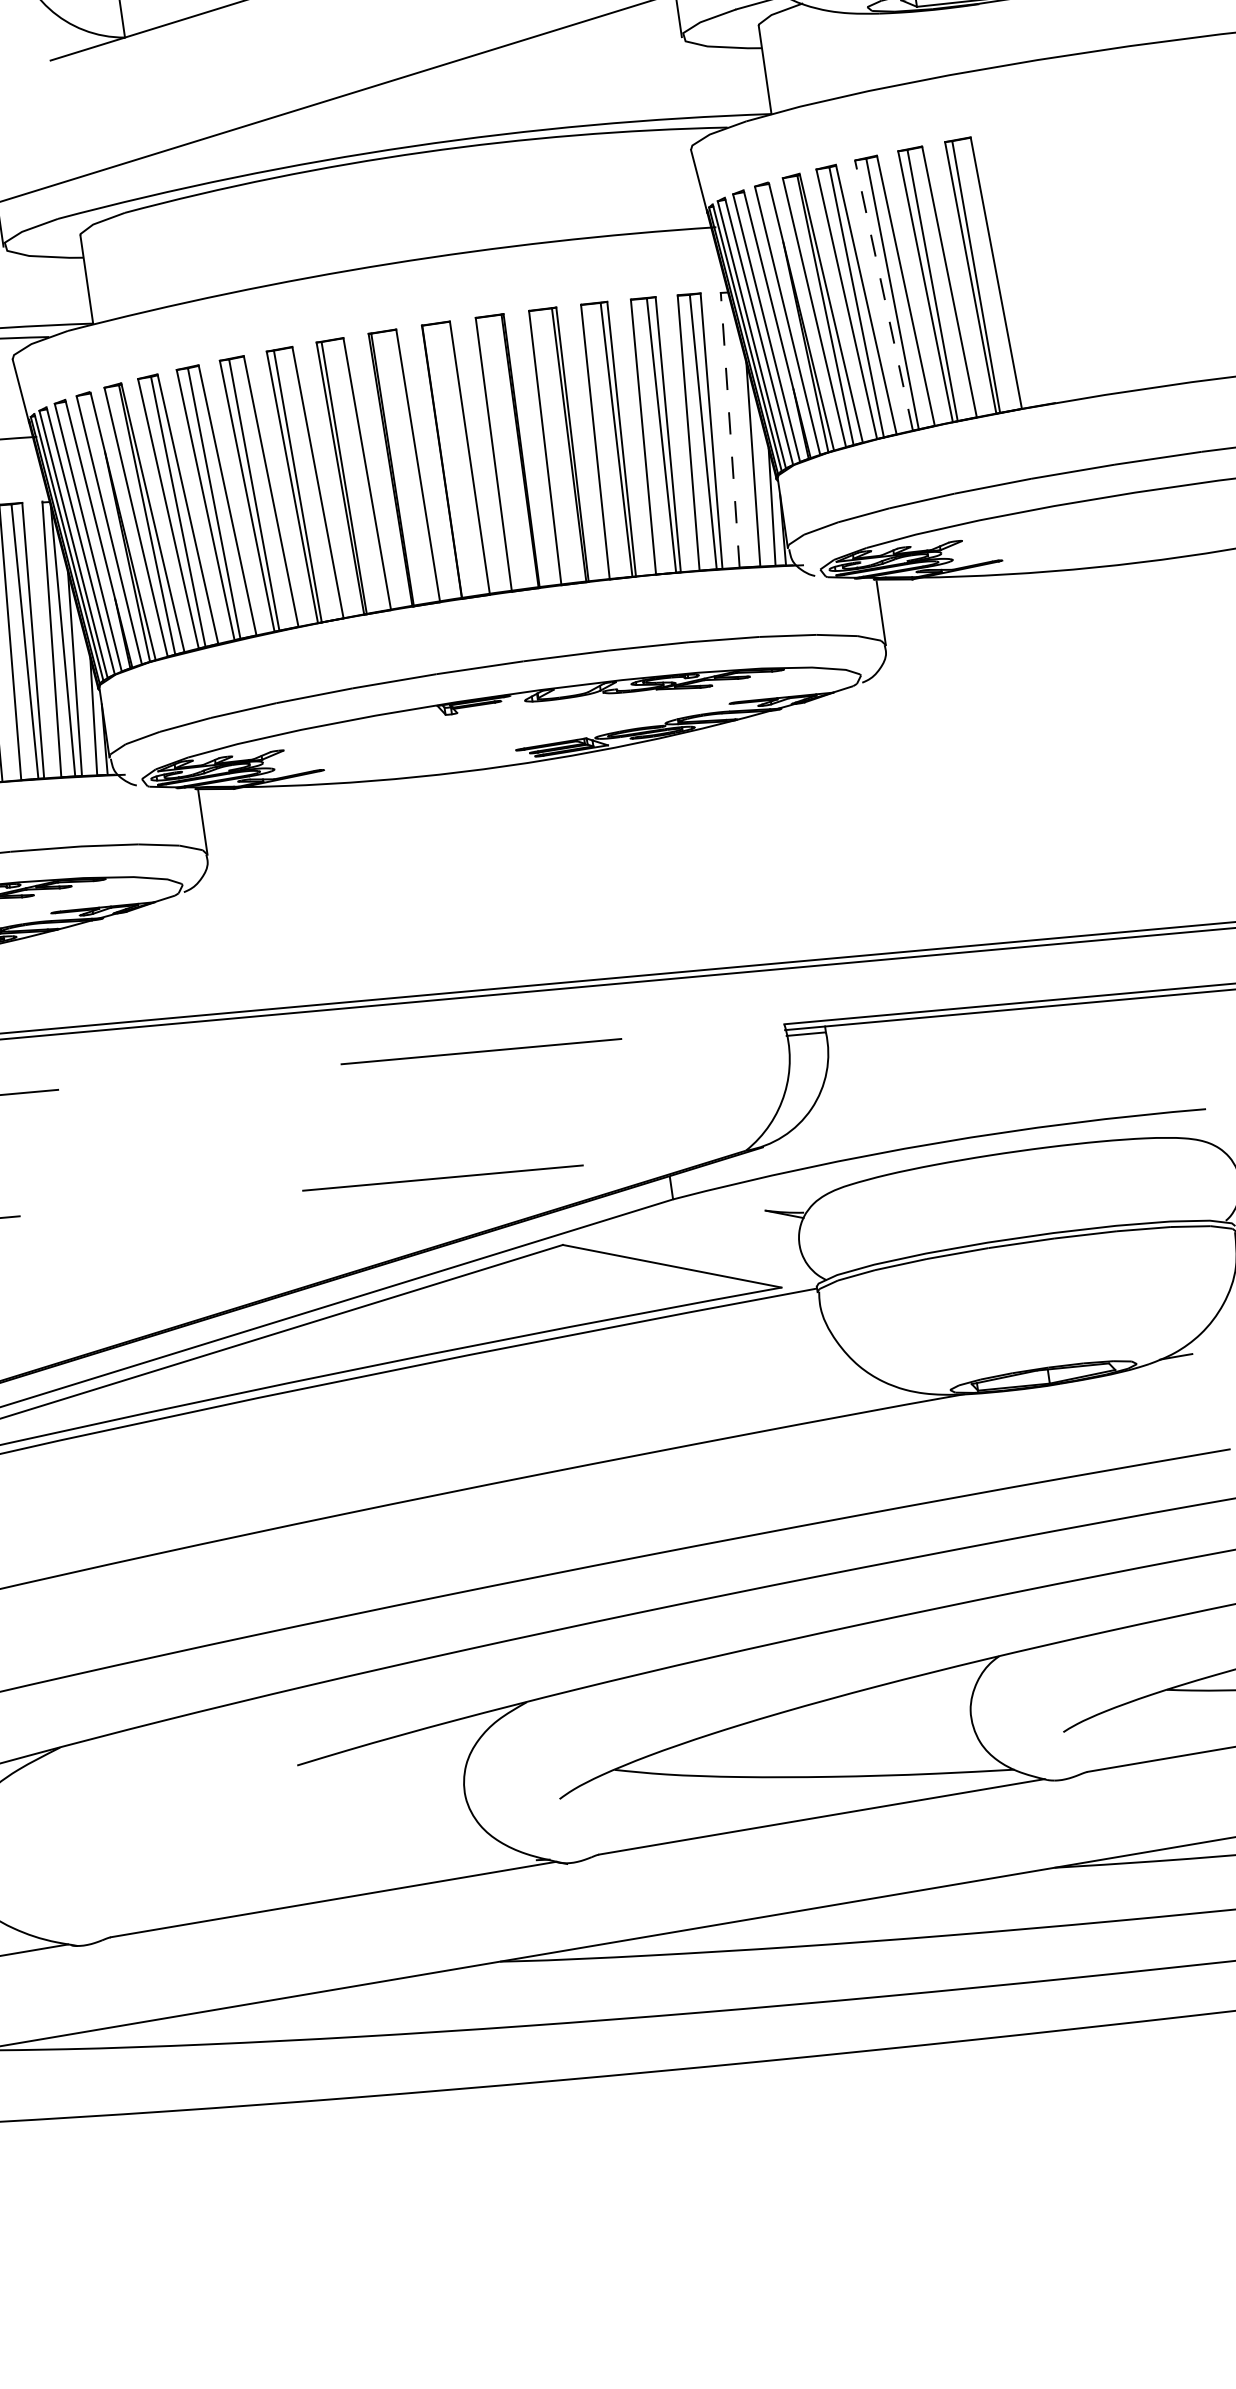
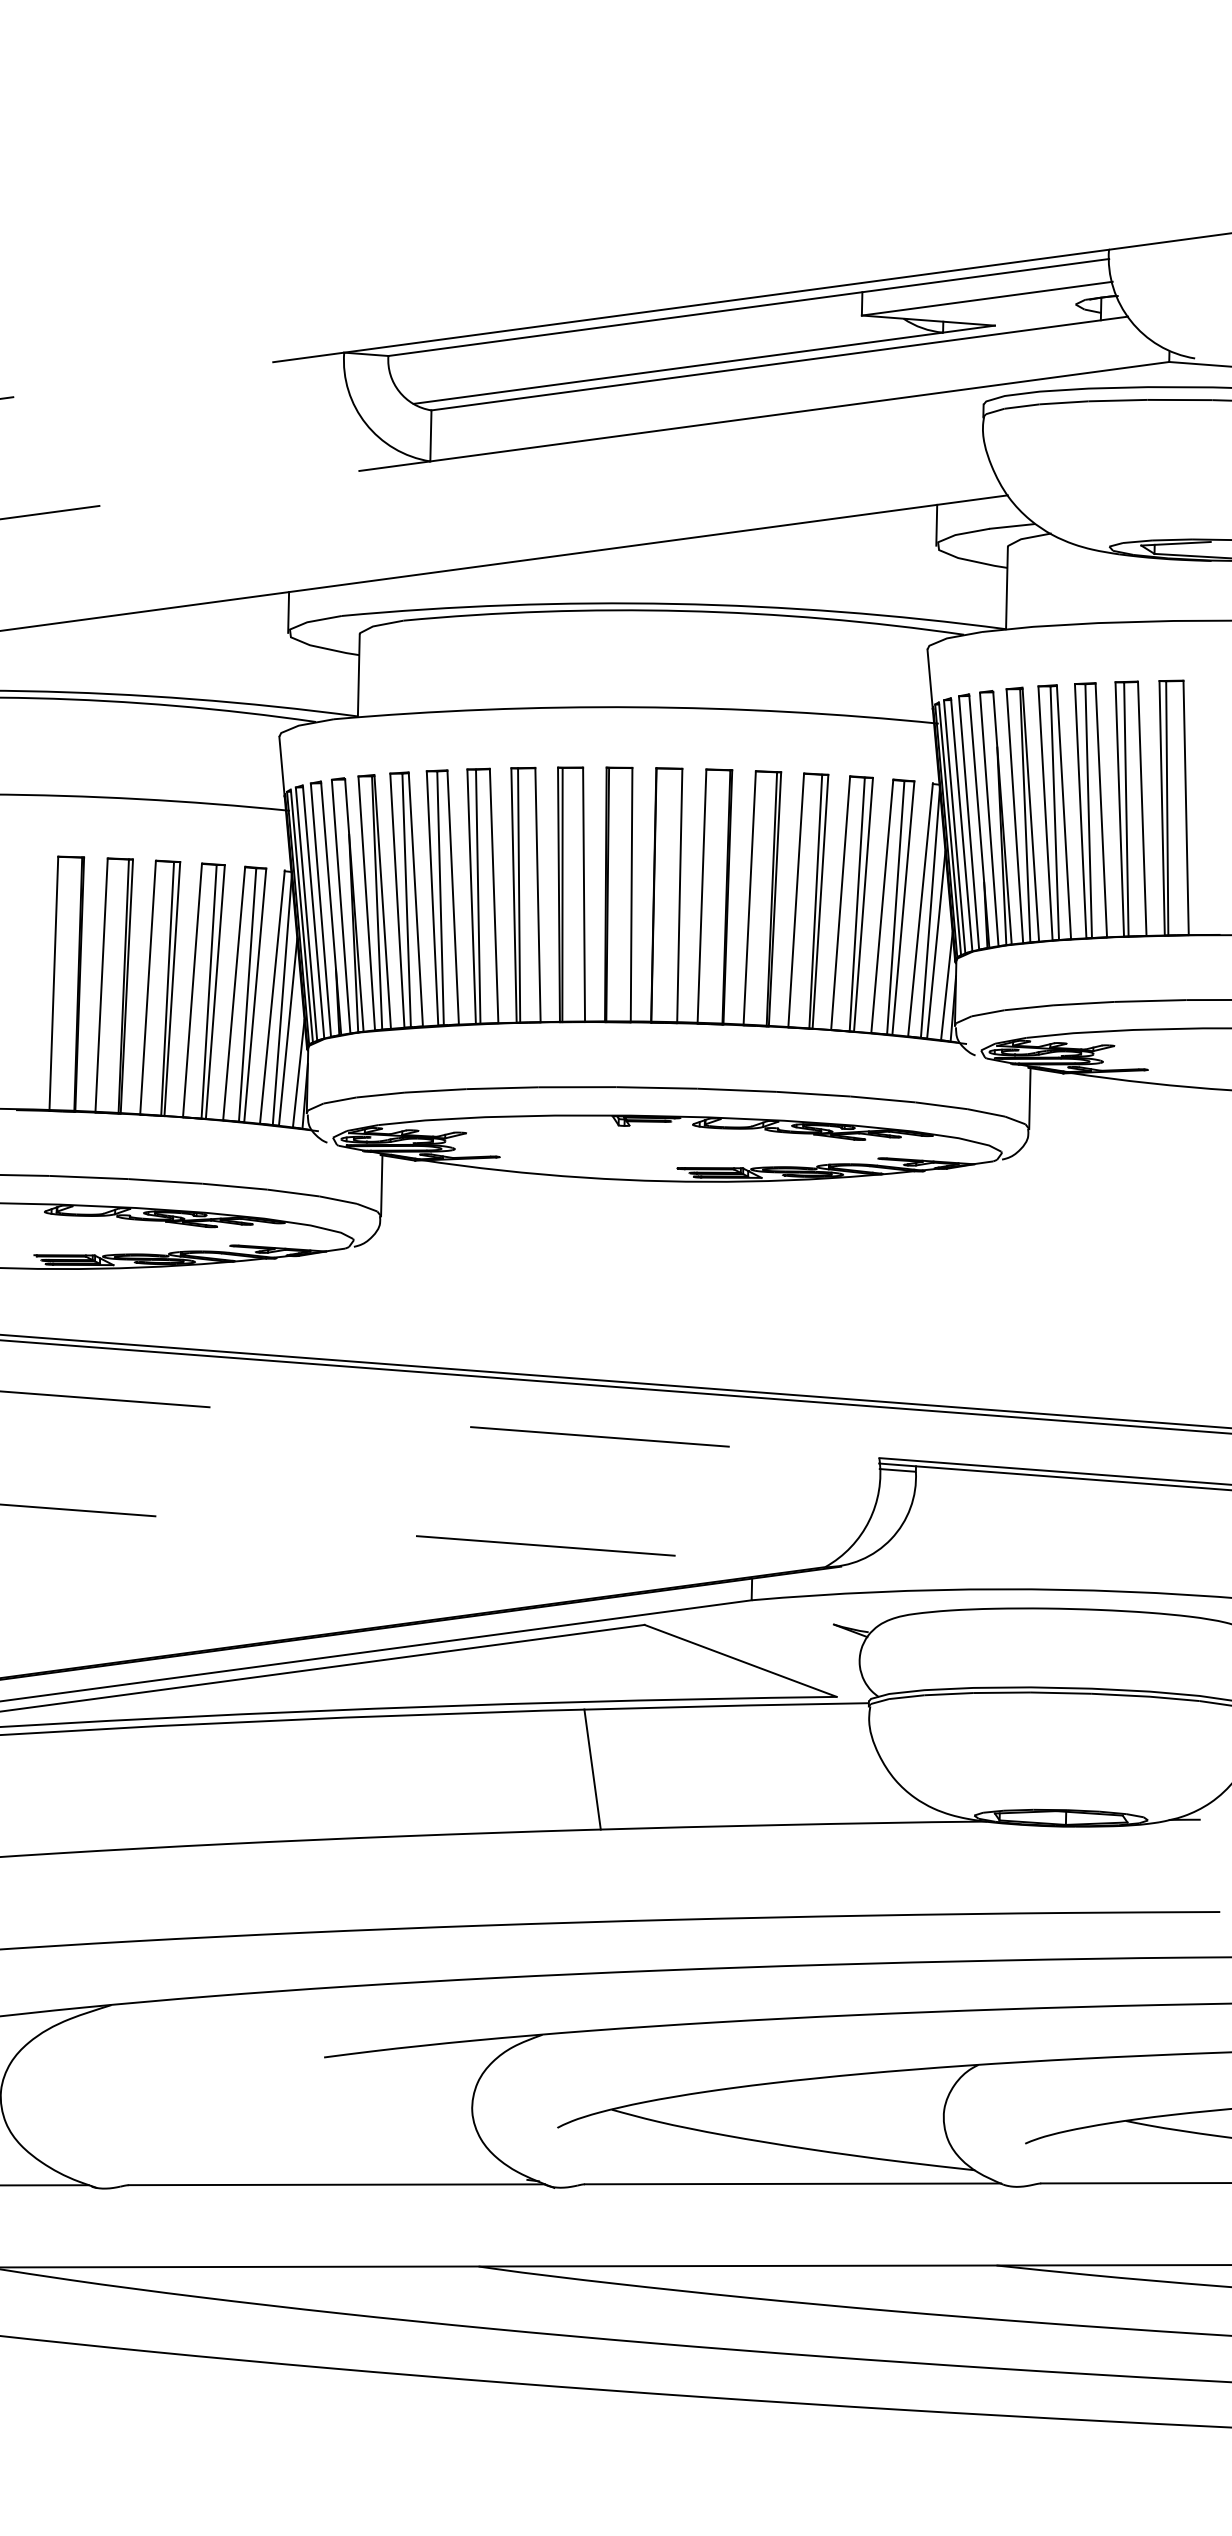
line: (883, 294) -> (1080, 810), dashed -> solid
line: (730, 429) -> (920, 909), dashed -> solid
line: (740, 431) -> (929, 912), added
line: (533, 1409) -> (592, 1769), added

